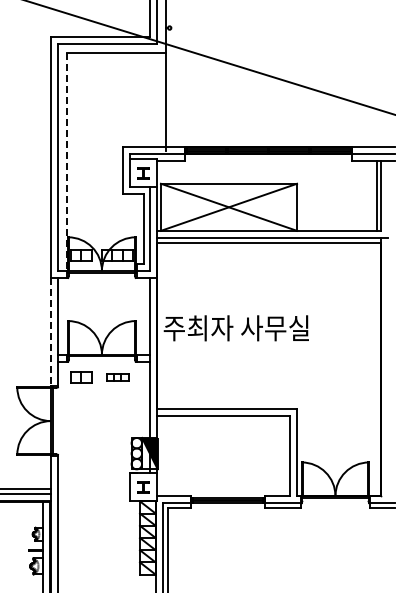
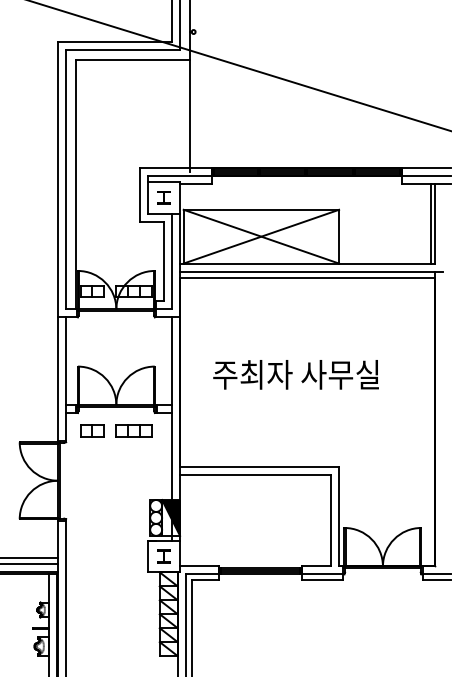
line: (66, 162) -> (75, 185), dashed -> solid
text: (235, 328) -> (295, 375), moved
line: (51, 332) -> (58, 379), dashed -> solid
part: (117, 377) -> (134, 430), size x1.43

